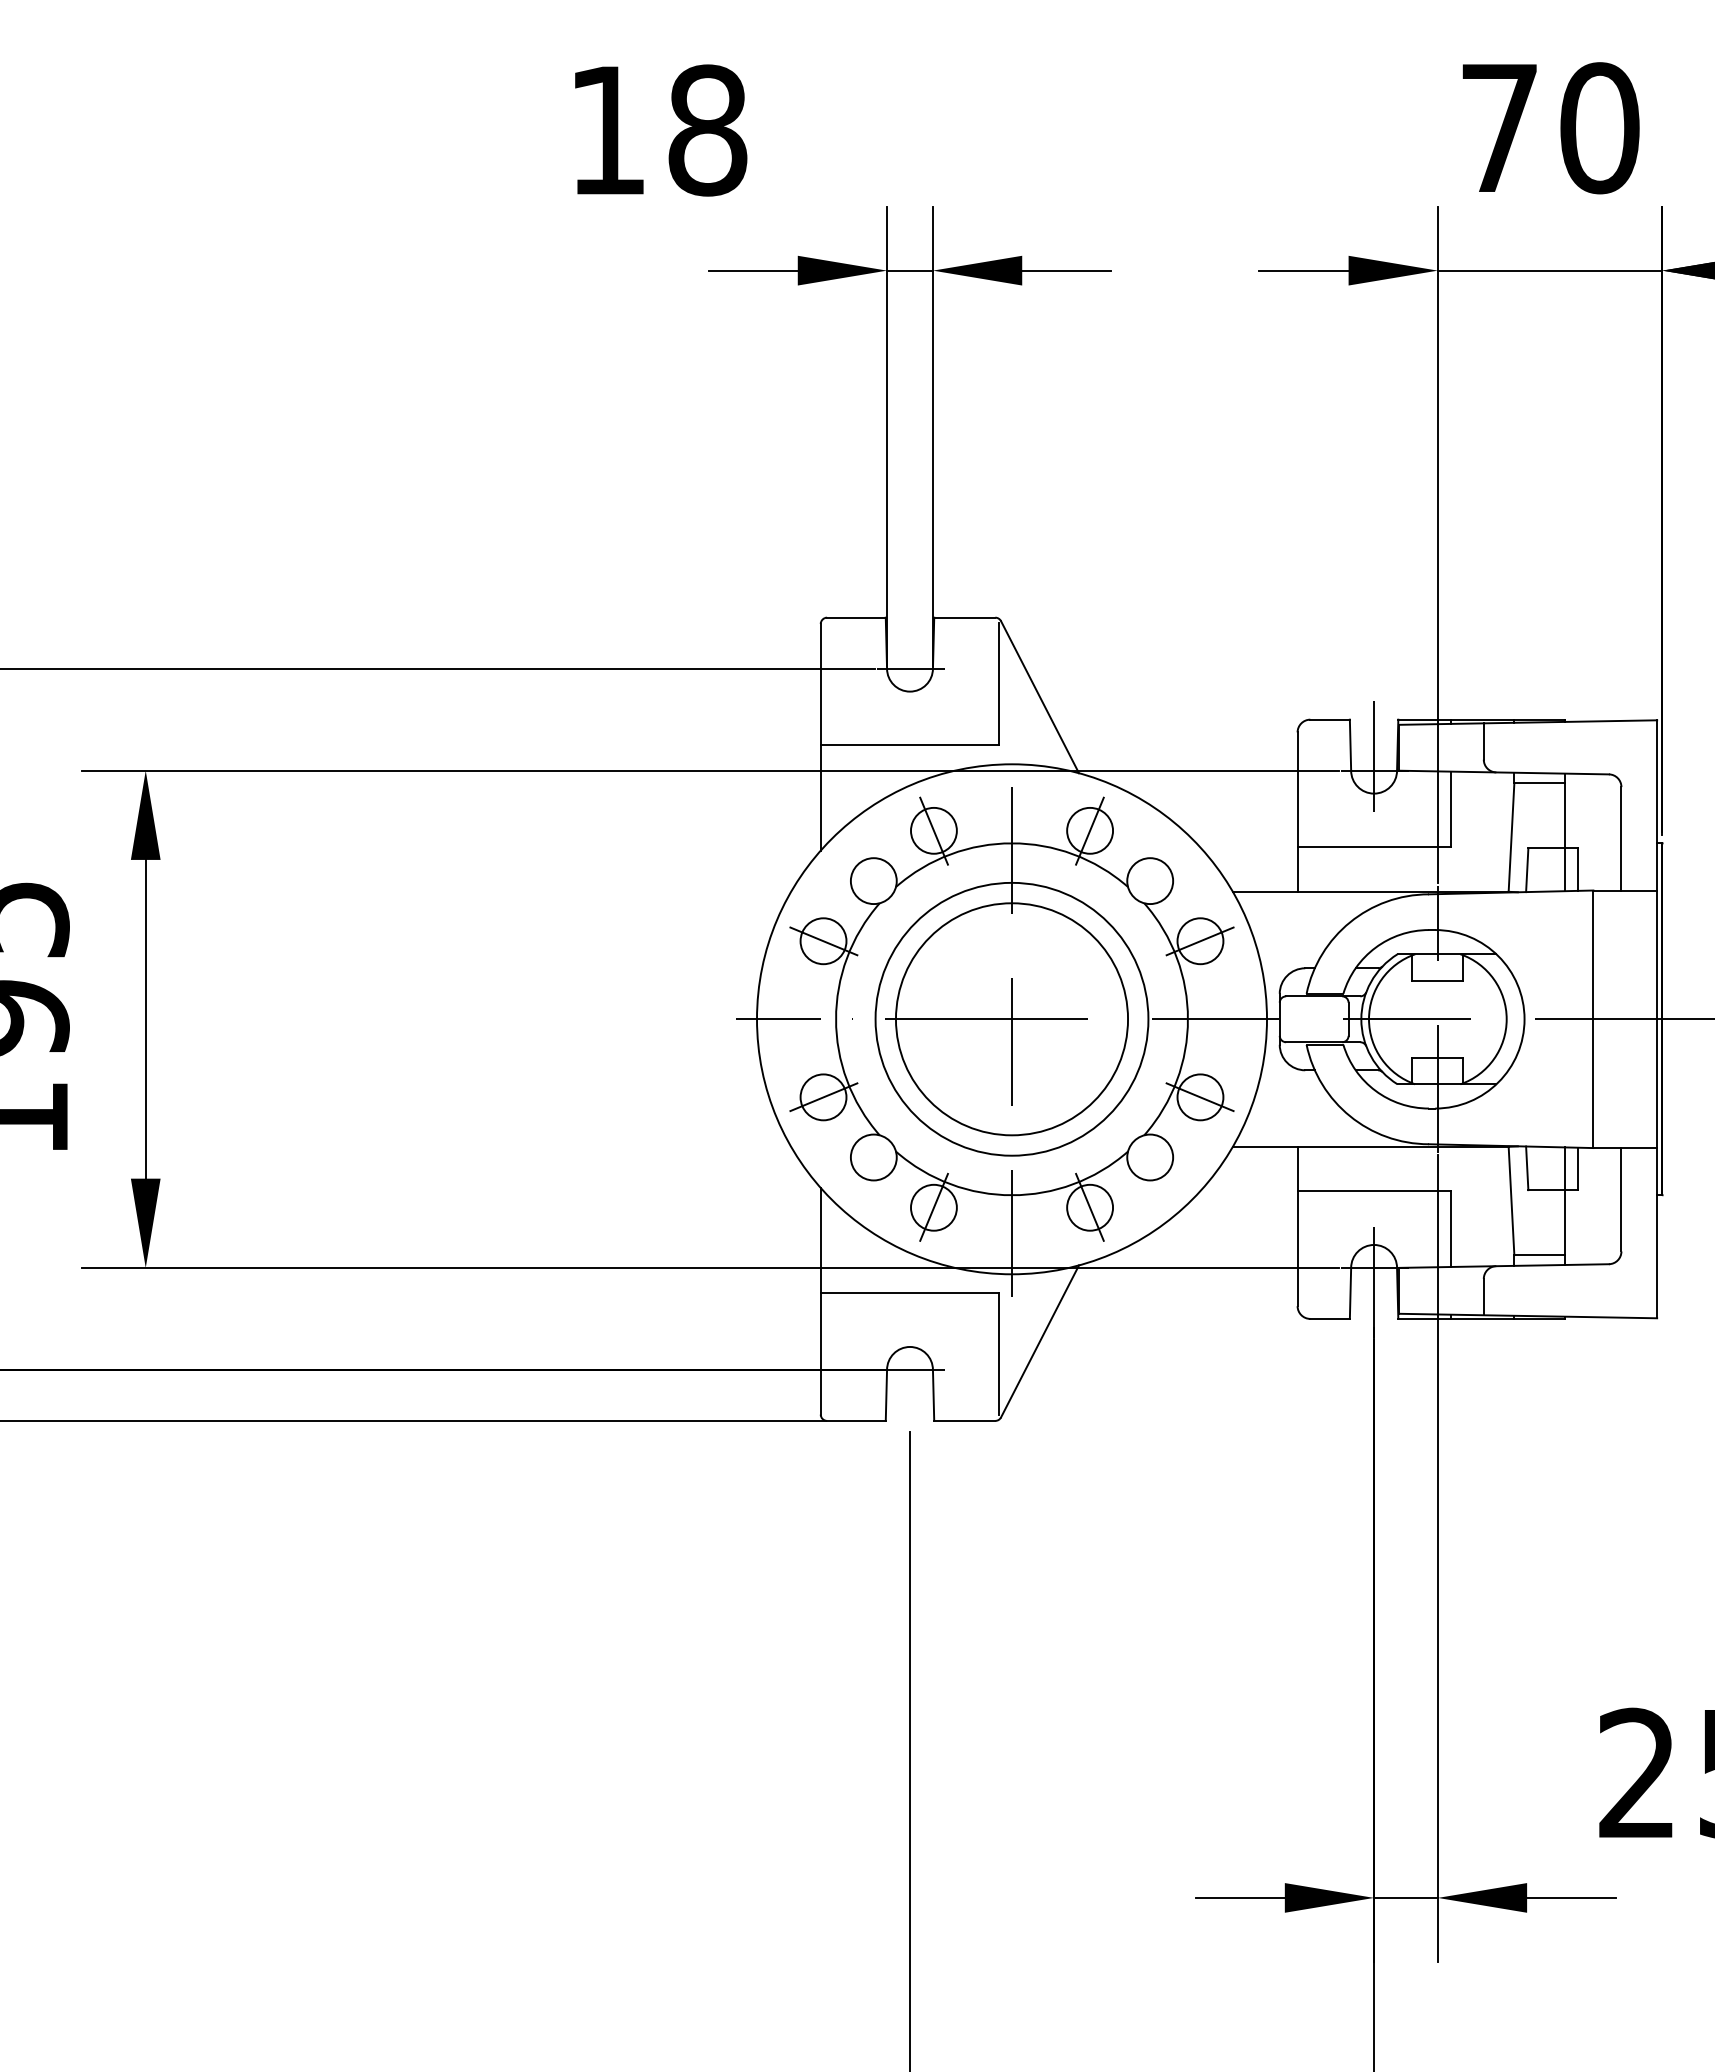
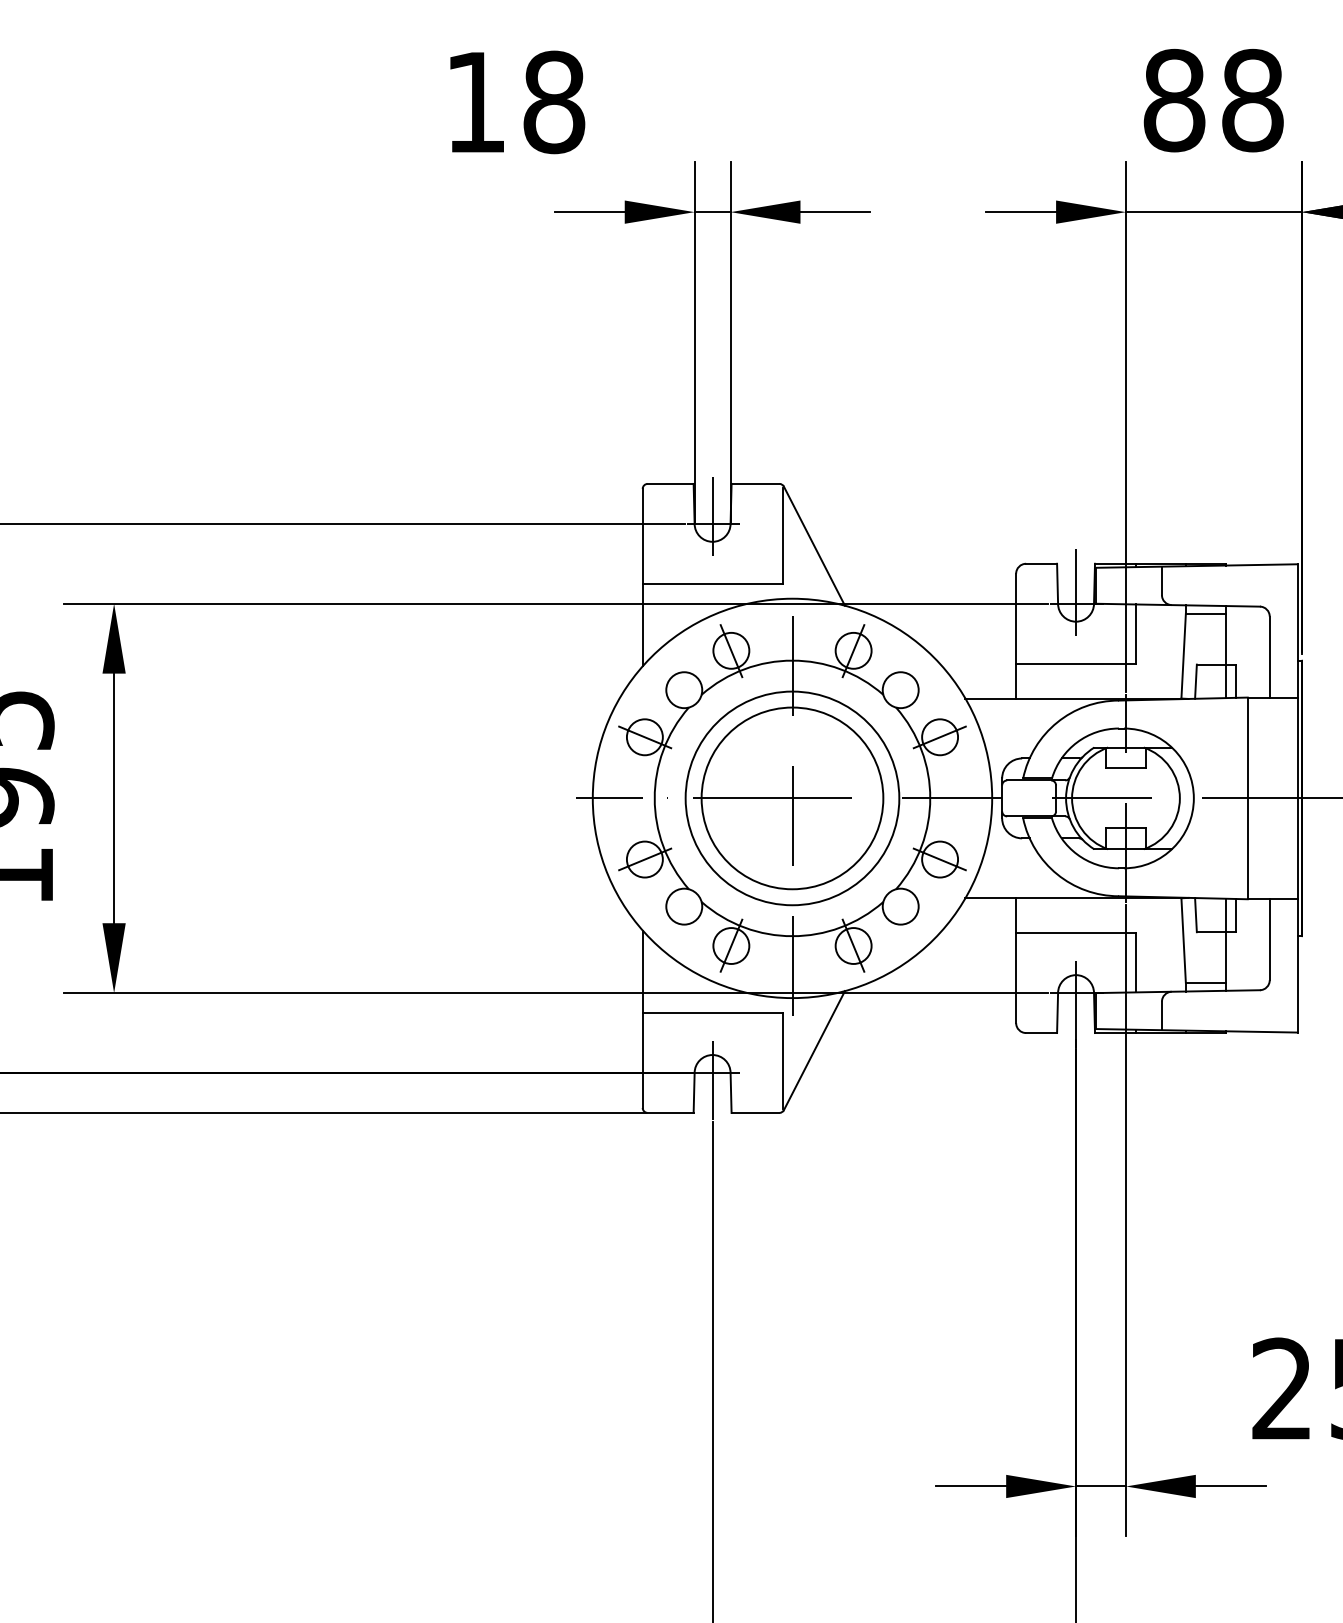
text: (1549, 128) -> (1213, 100), 70 -> 88
line: (910, 659) -> (713, 516), added
line: (910, 1379) -> (713, 1080), added

